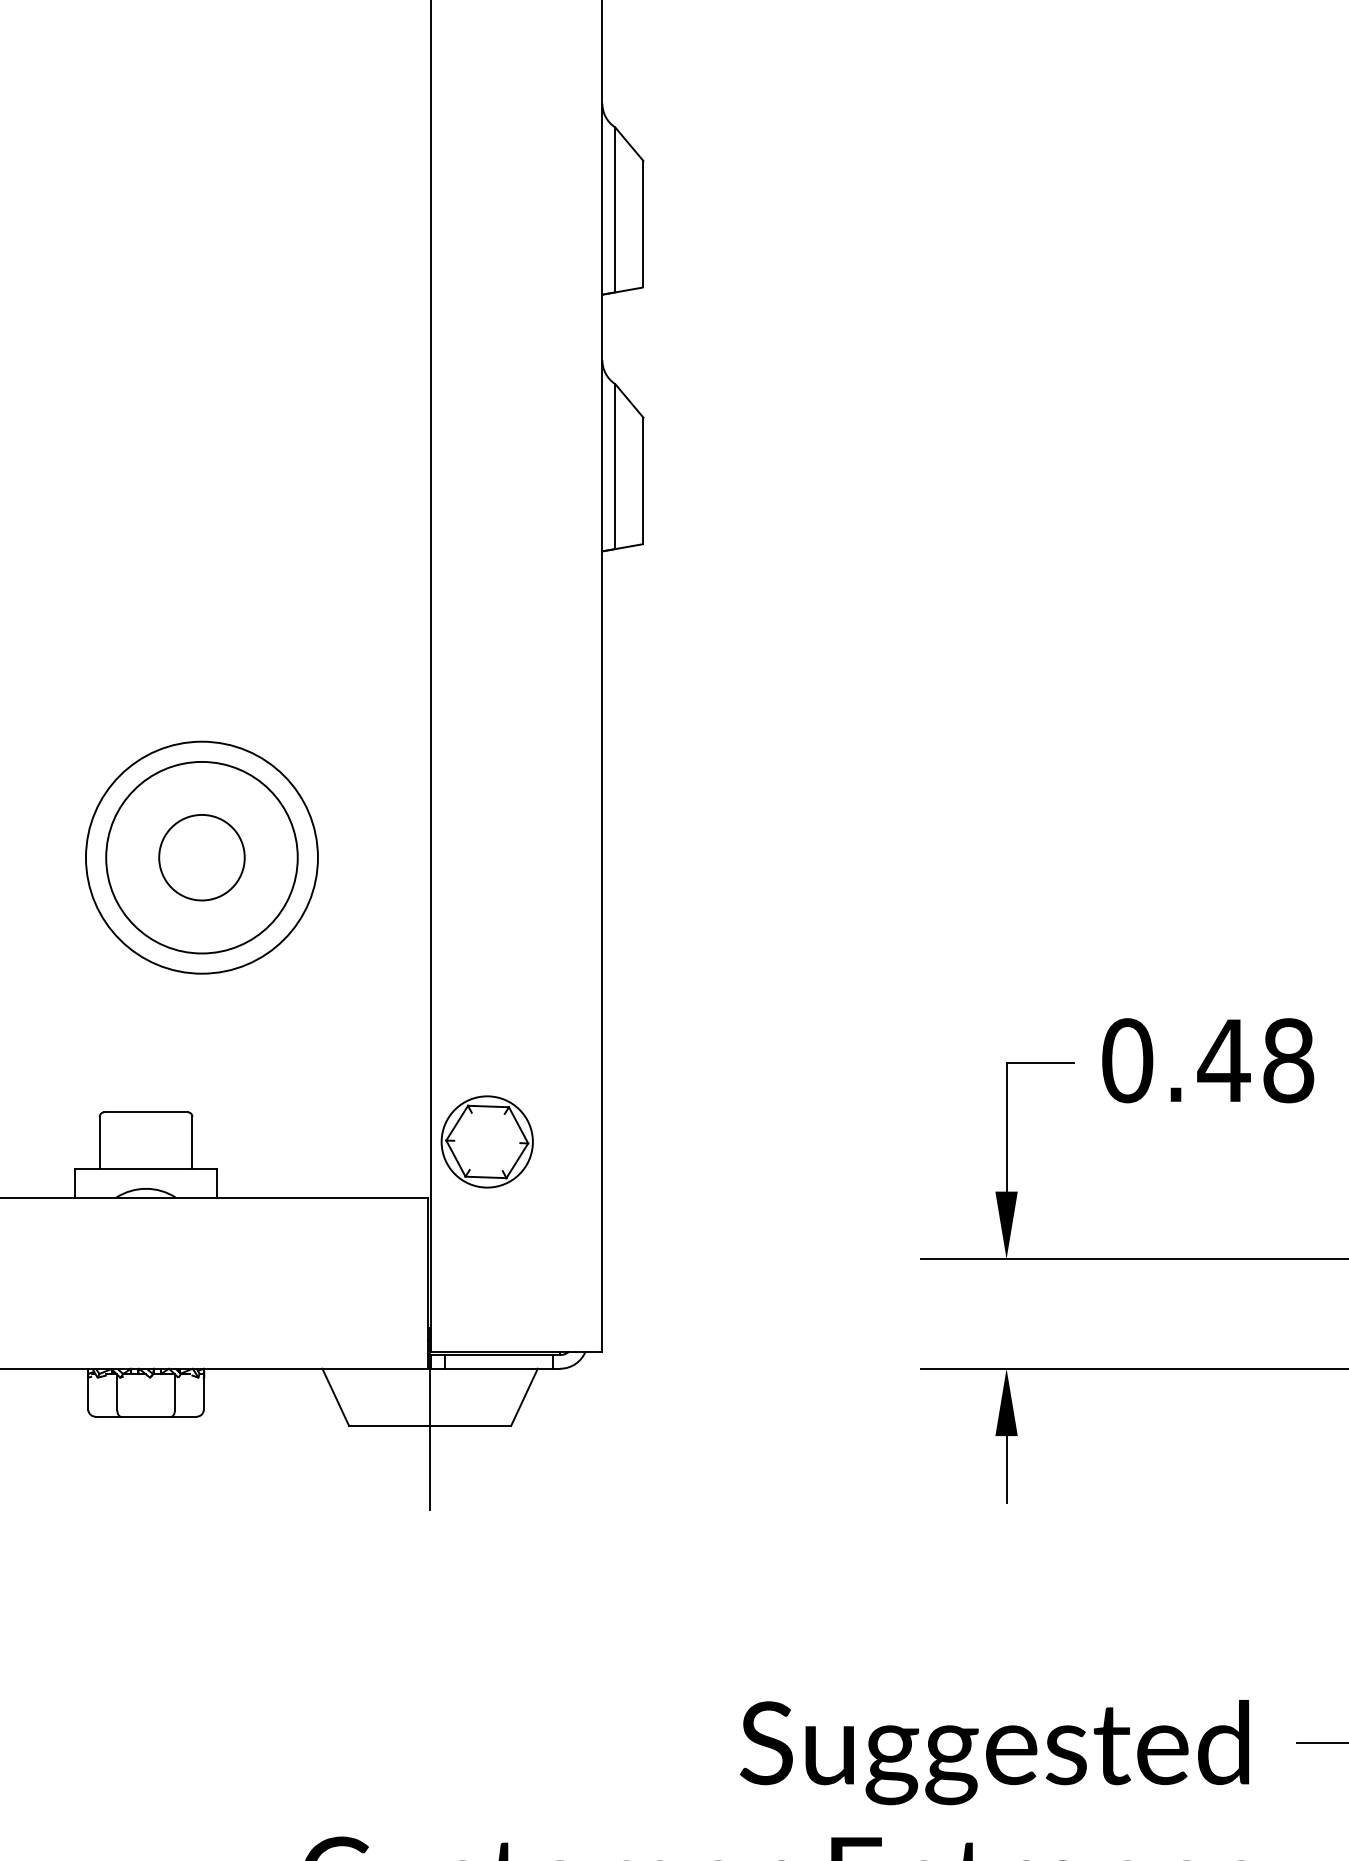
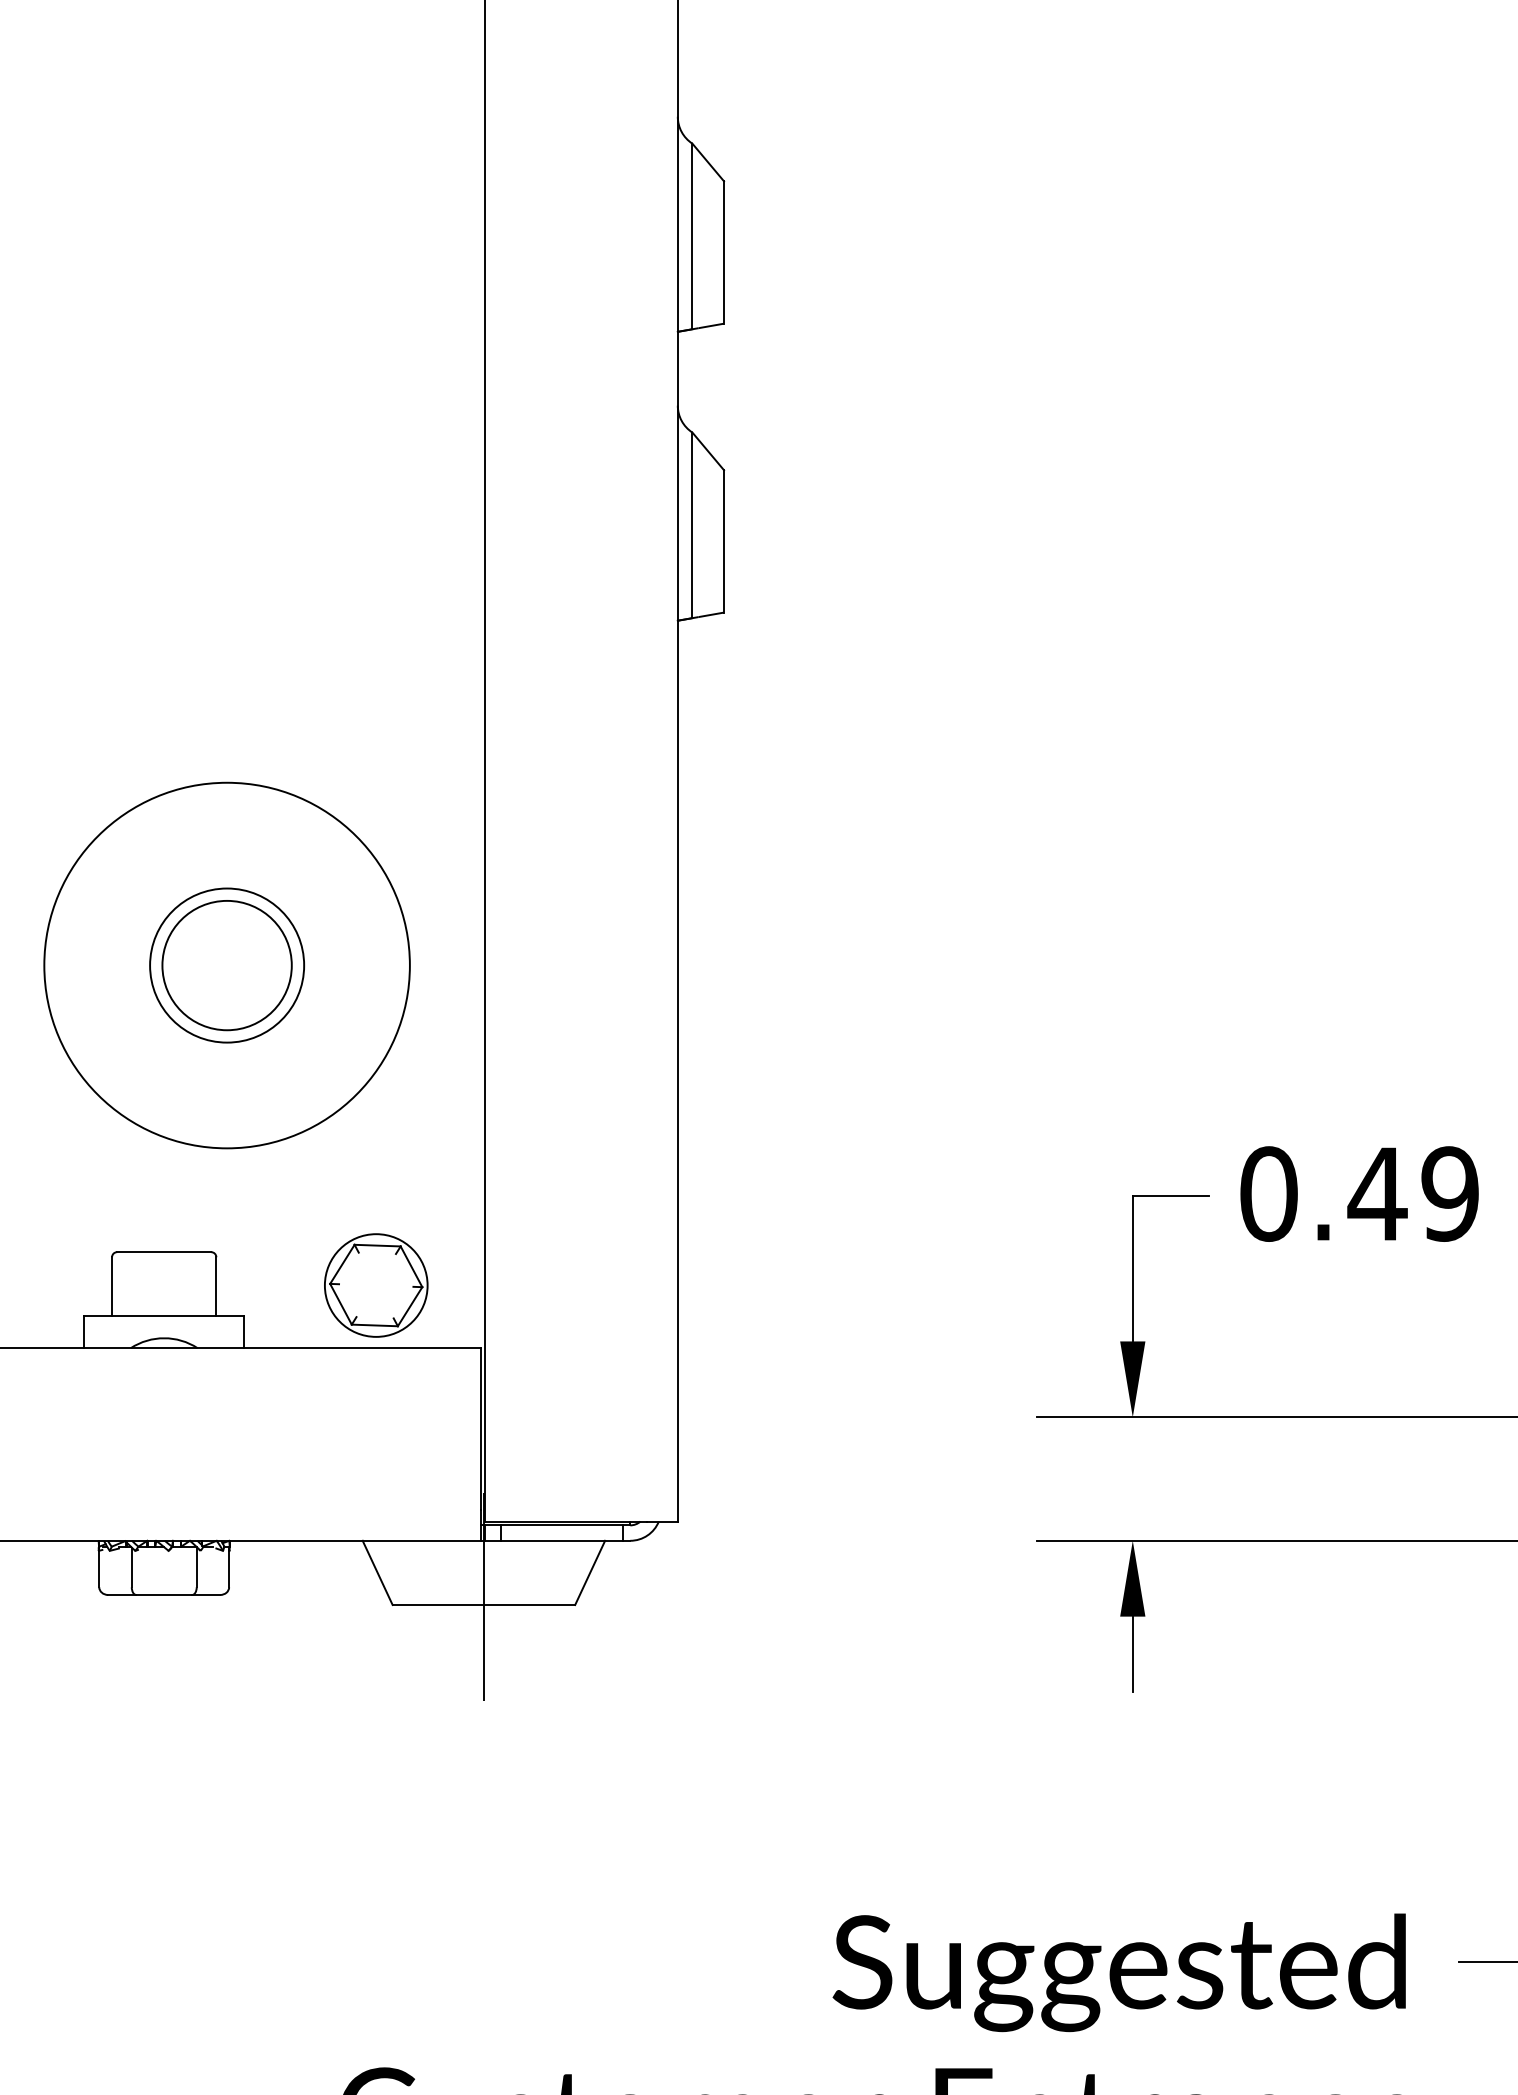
circle: (201, 857) -> (226, 965), size x0.6
circle: (201, 857) -> (226, 965), size x1.4
circle: (201, 857) -> (226, 965), size x1.6
text: (1287, 1060) -> (1449, 1193), 0.48 -> 0.49
part: (487, 1141) -> (376, 1285), moved

